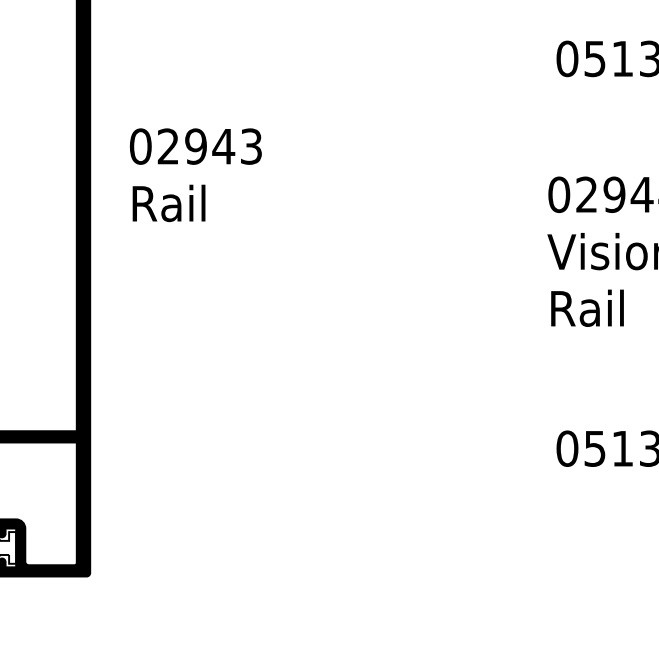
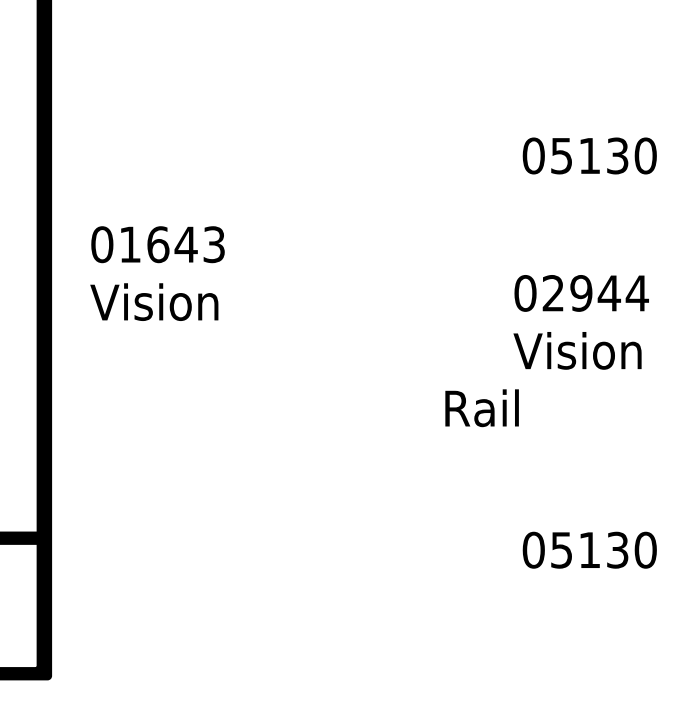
text: (182, 146) -> (144, 244), 02943 -> 01643
text: (192, 202) -> (154, 301), Rail -> Vision
text: (586, 308) -> (481, 408), moved

